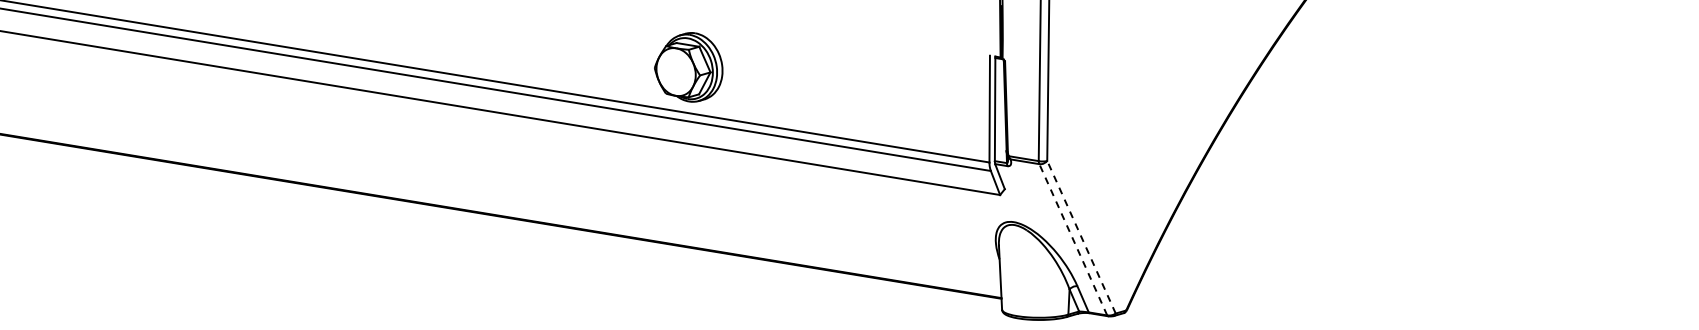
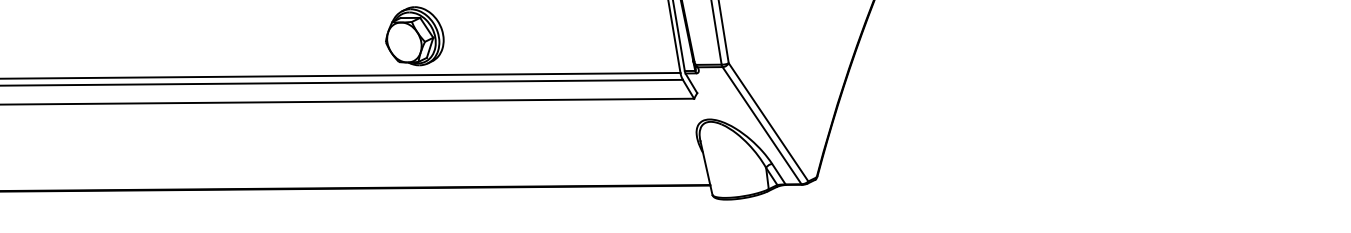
line: (1081, 237) -> (768, 122), dashed -> solid
line: (1073, 239) -> (762, 125), dashed -> solid

